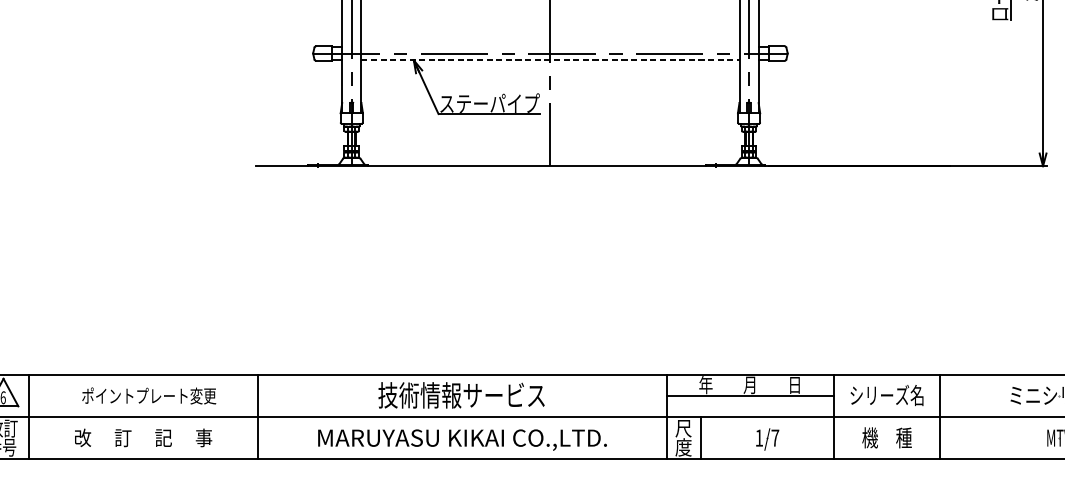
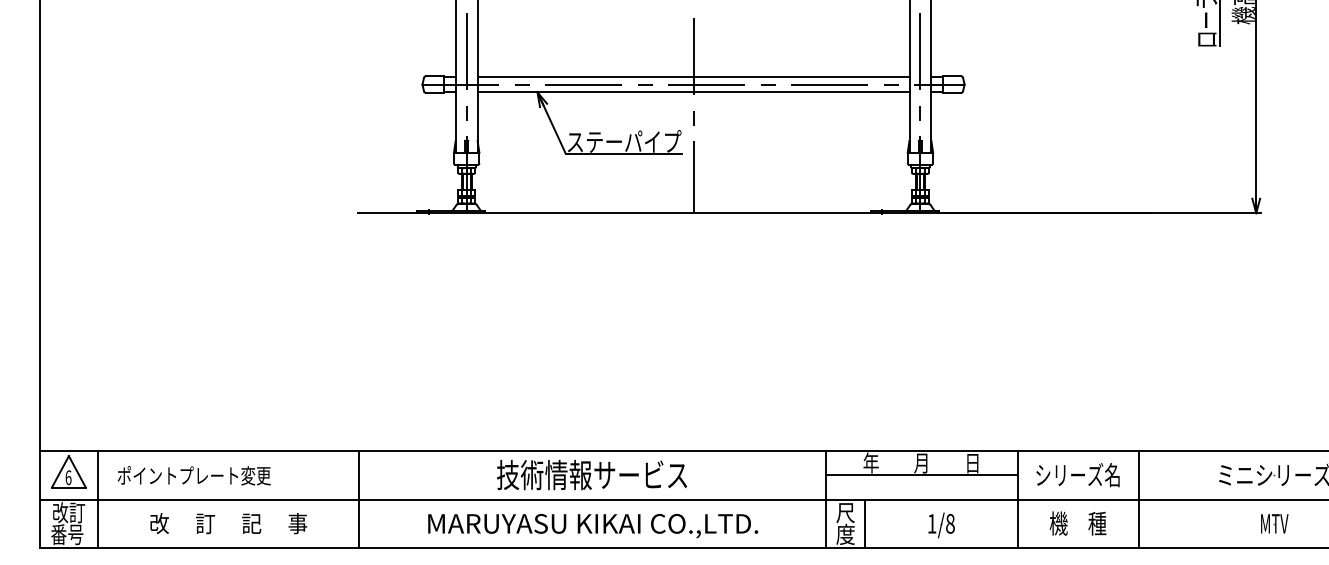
line: (550, 46) -> (693, 76), added
line: (550, 60) -> (693, 92), dashed -> solid
text: (148, 395) -> (193, 475), moved
text: (775, 437) -> (950, 523), 1/7 -> 1/8

